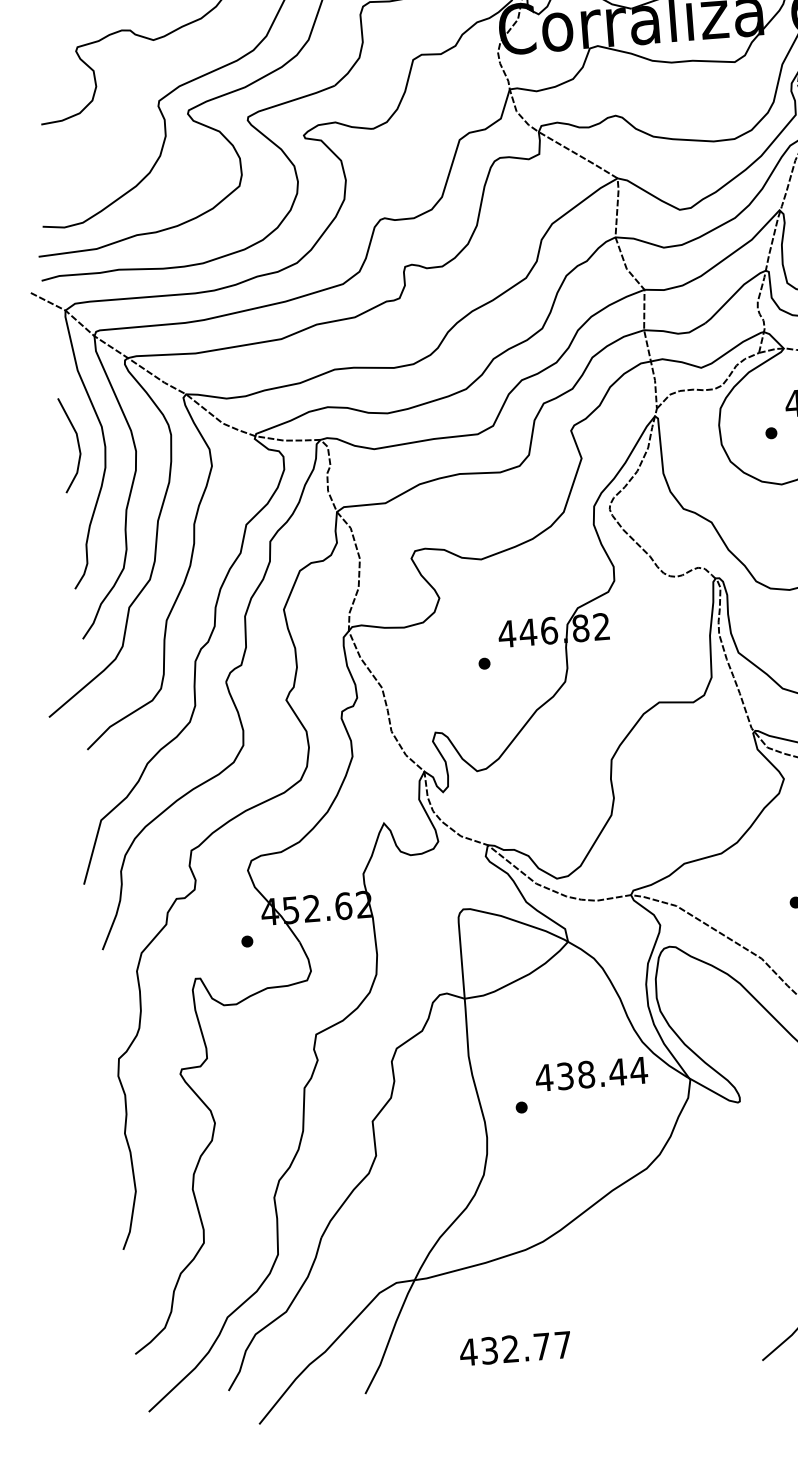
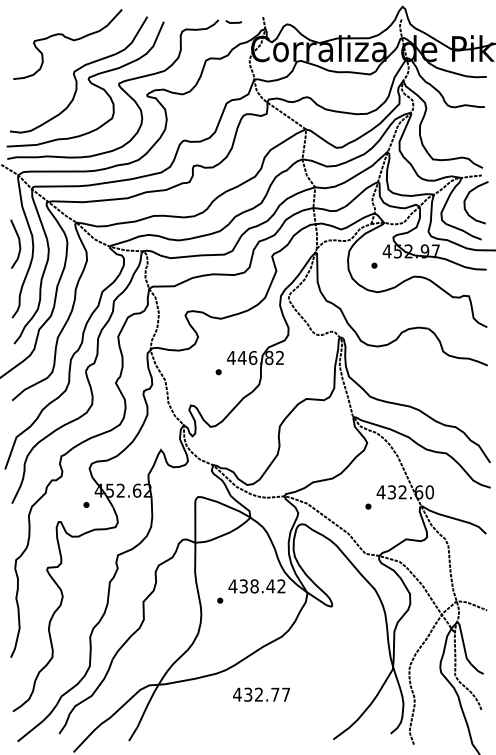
text: (638, 1070) -> (281, 586), 438.44 -> 438.42
text: (515, 1348) -> (261, 694), moved

